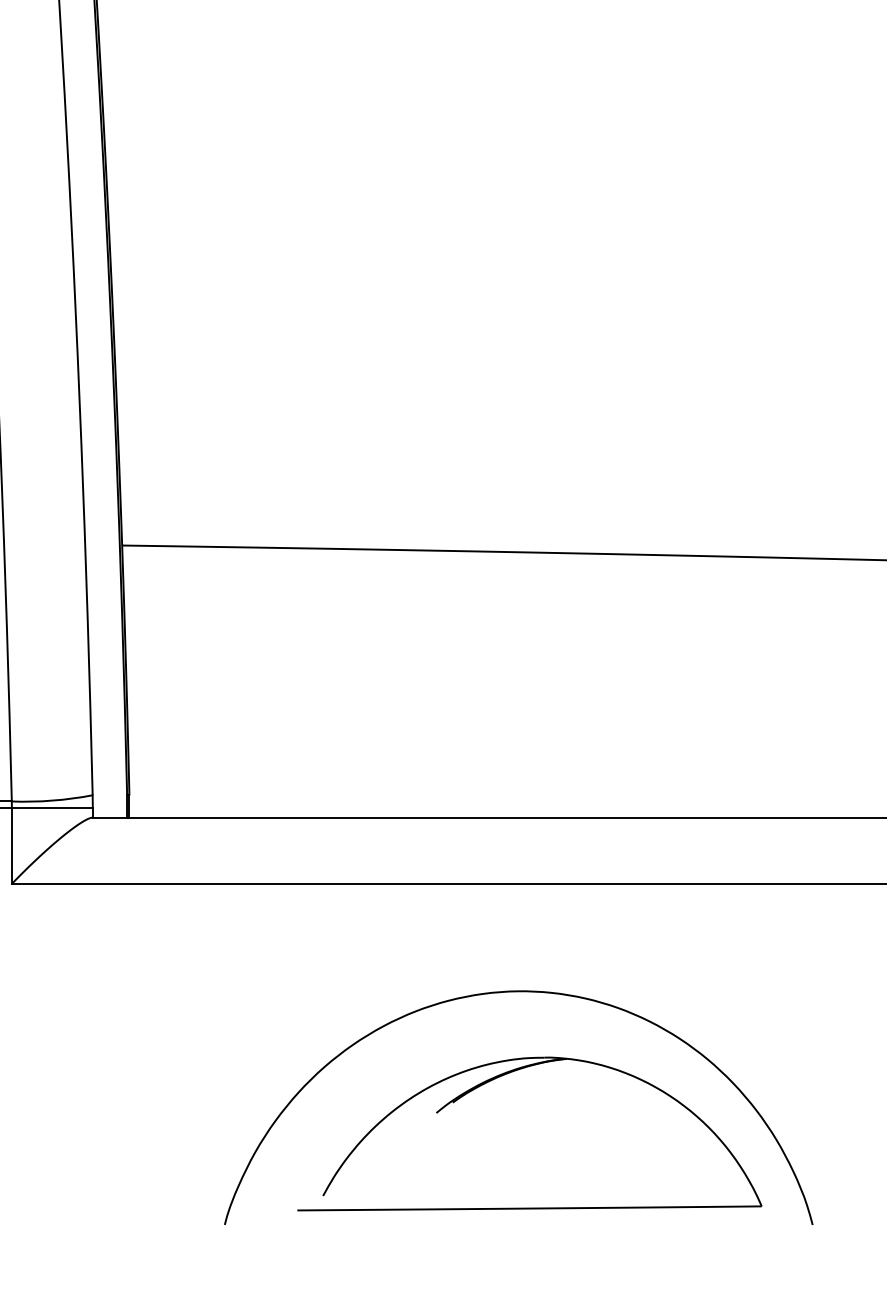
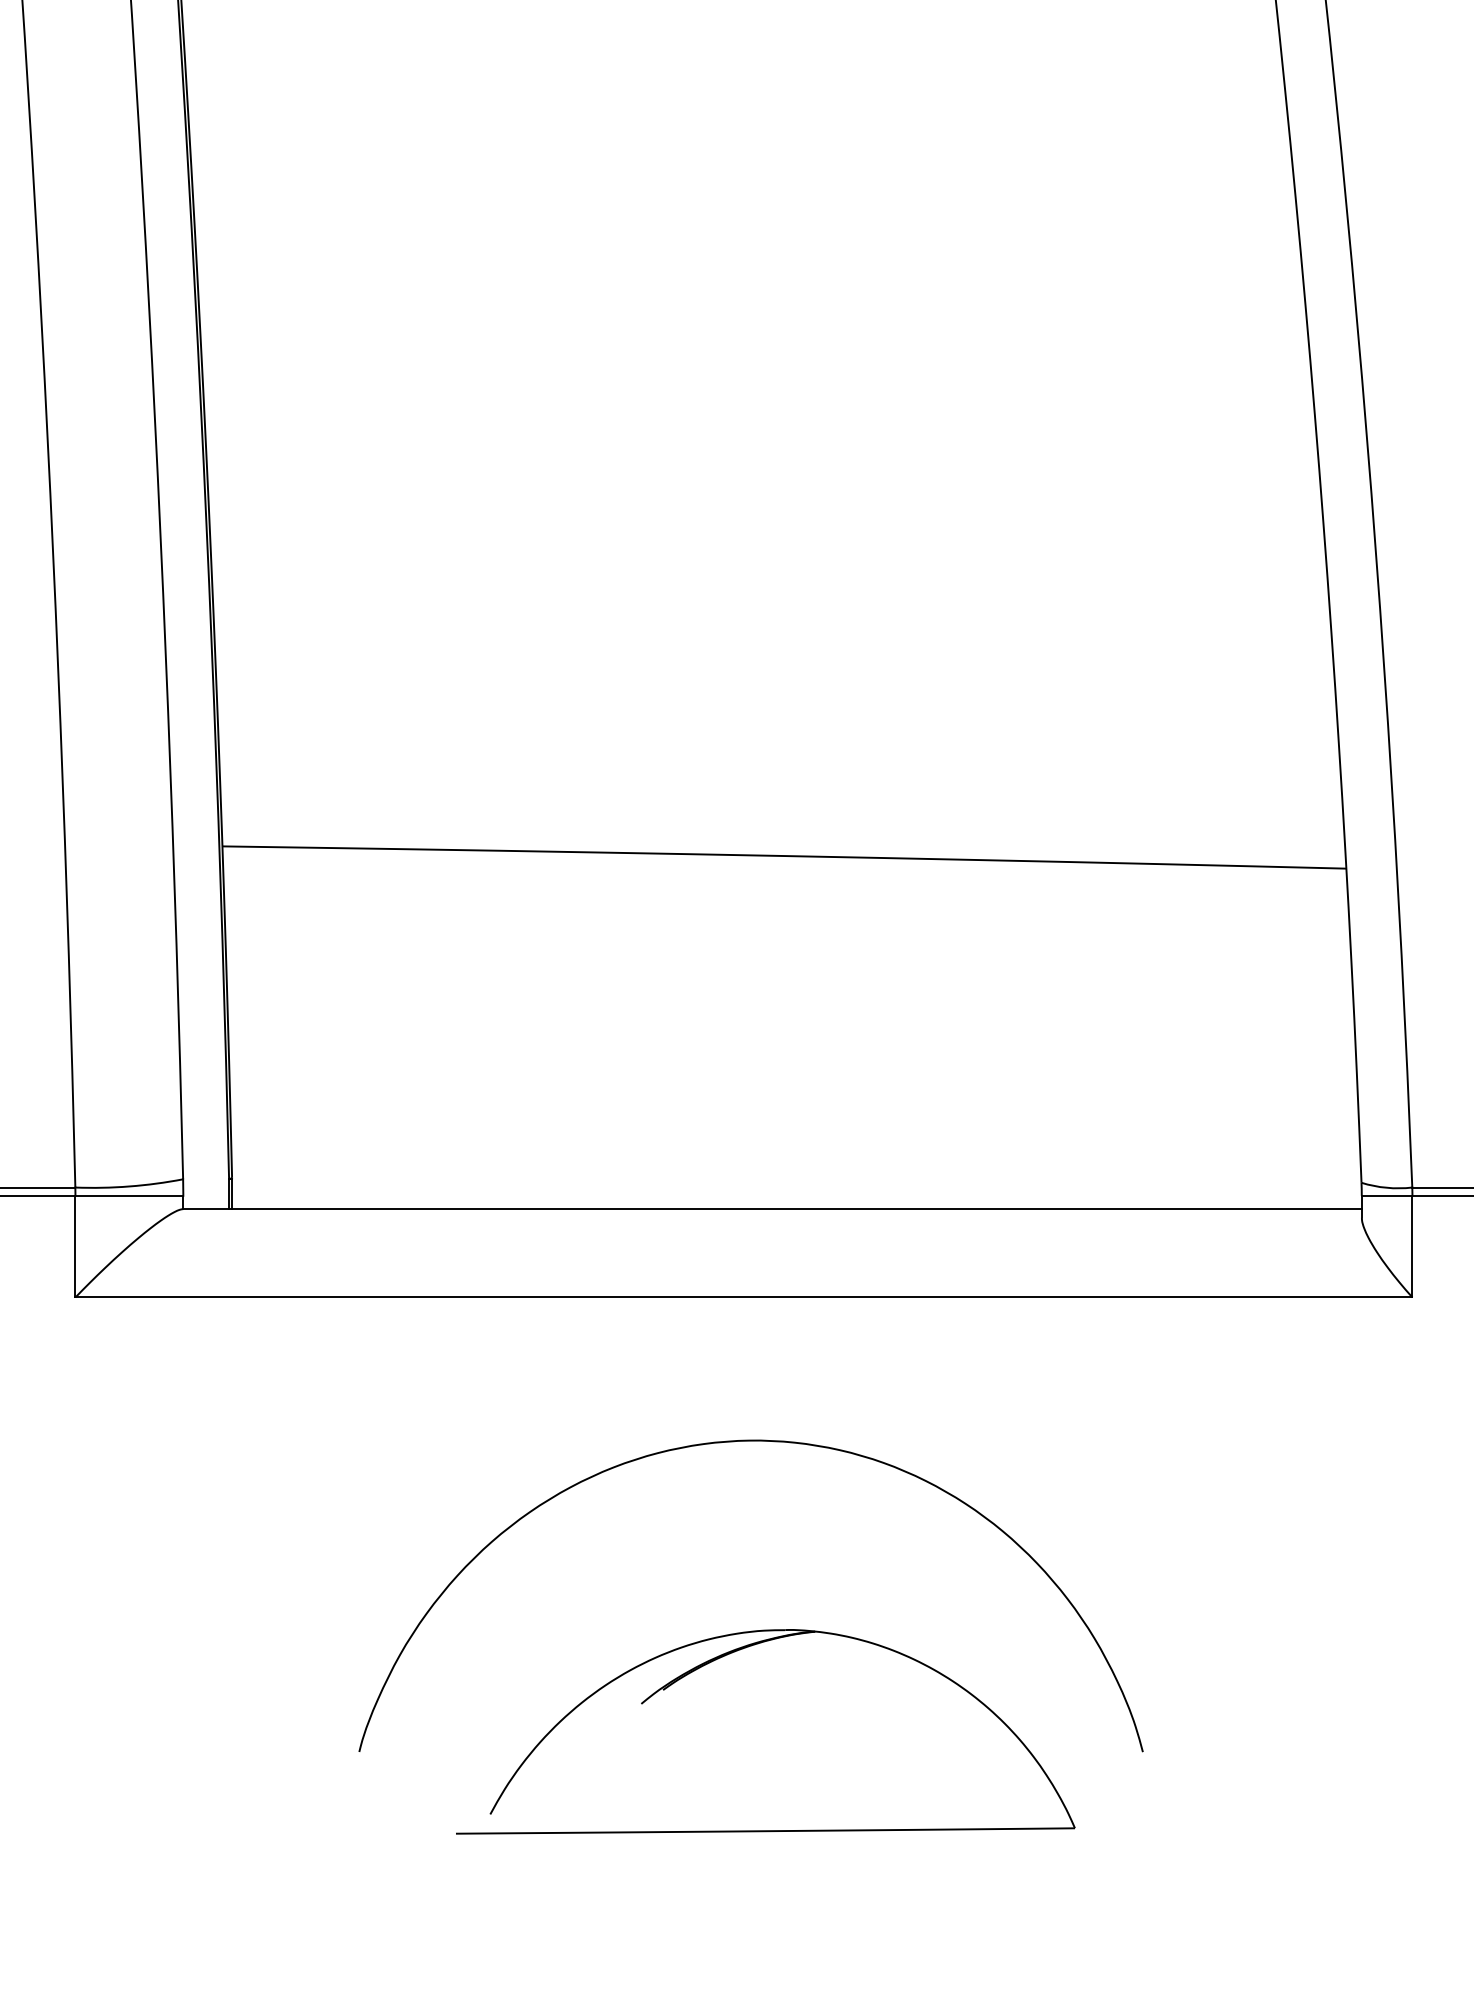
part: (504, 1075) -> (732, 1653), moved

